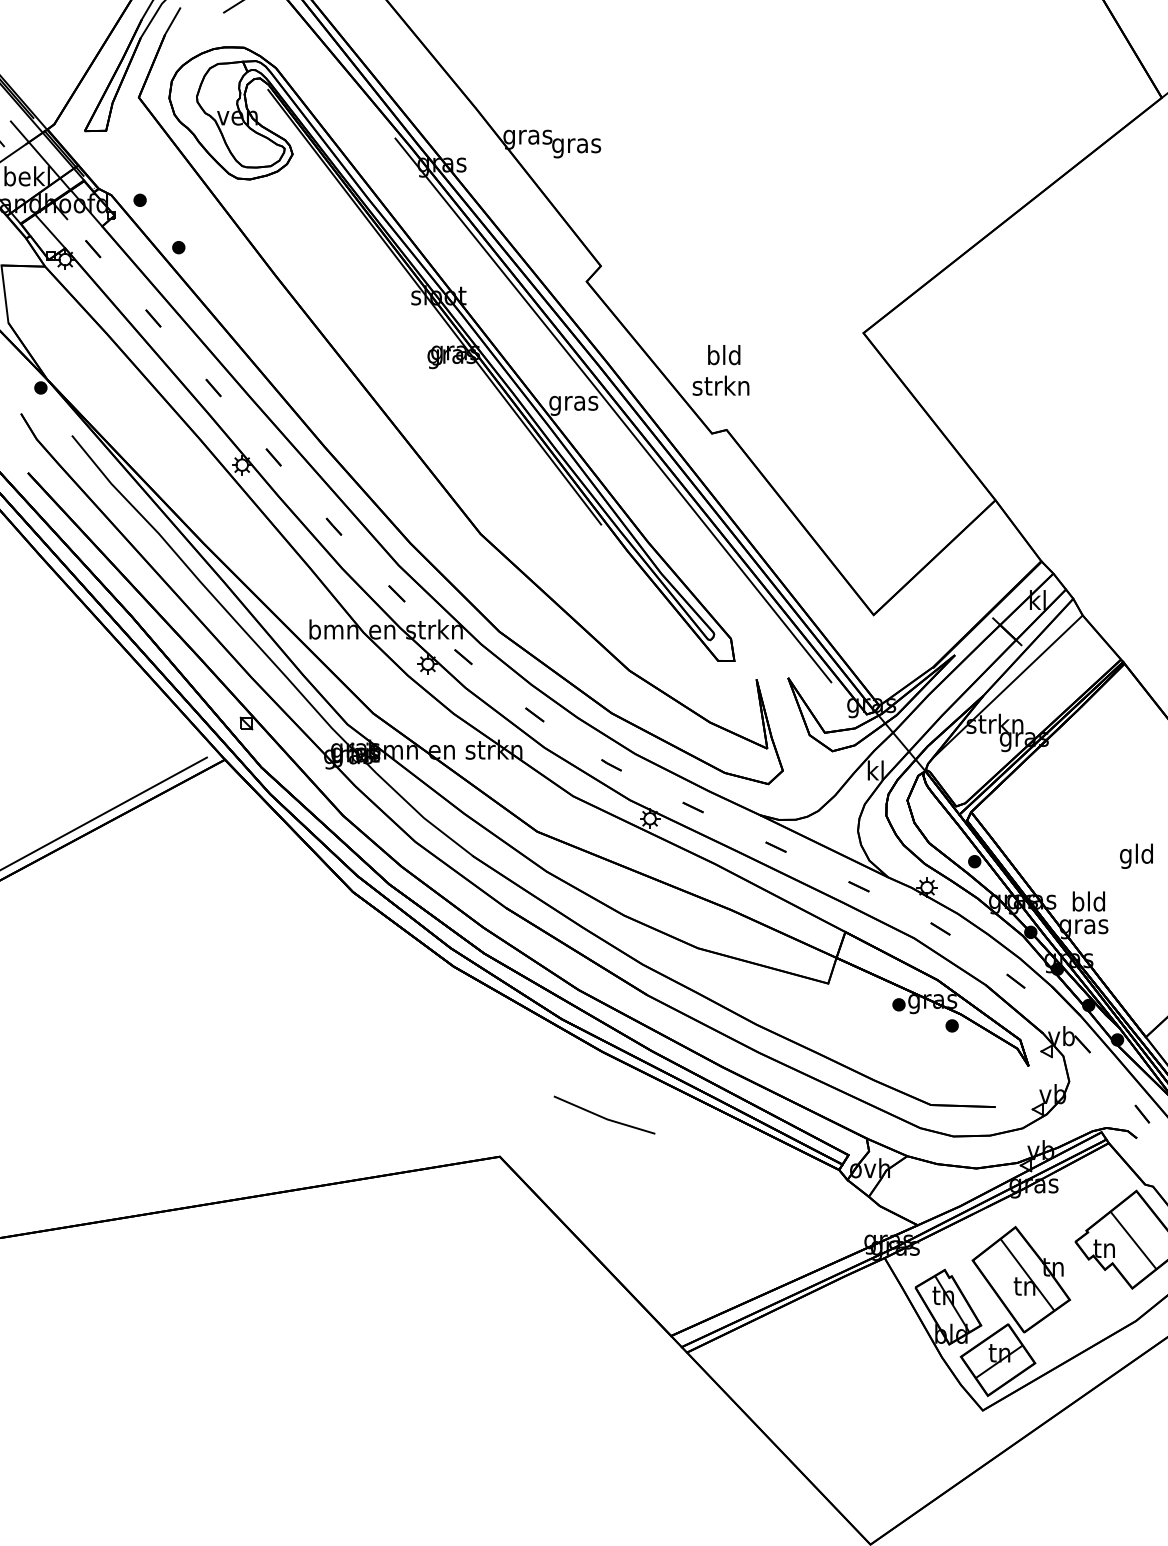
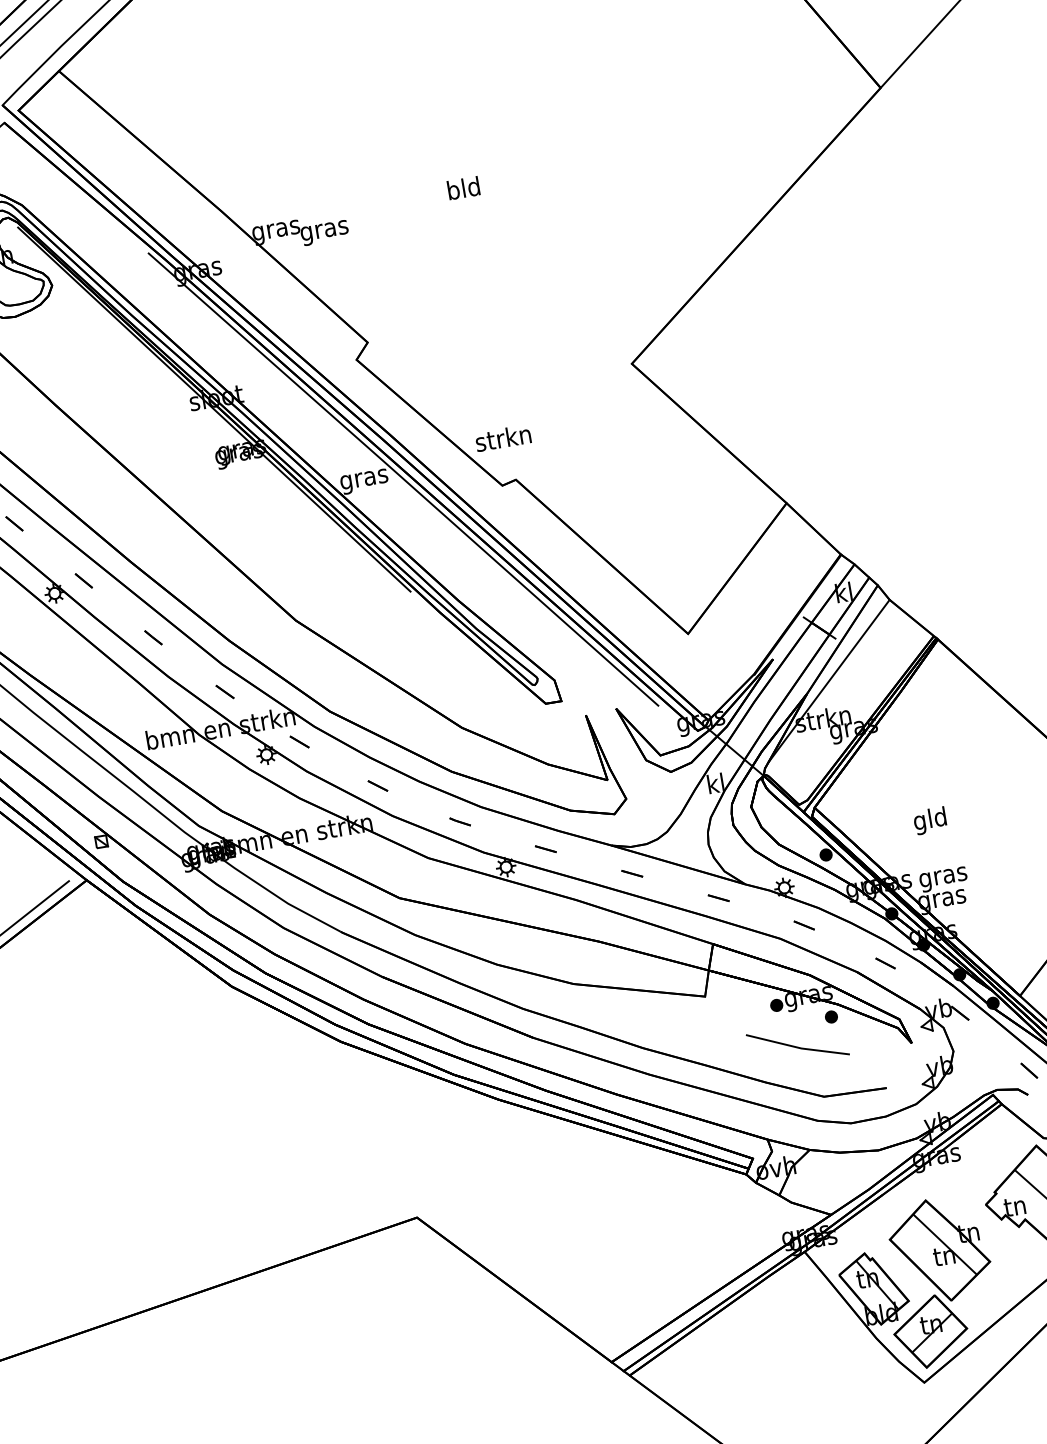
text: (724, 355) -> (464, 188), moved
text: (1136, 855) -> (930, 820), moved
text: (1088, 903) -> (942, 876), bld -> gras
line: (603, 1116) -> (797, 1046), moved

